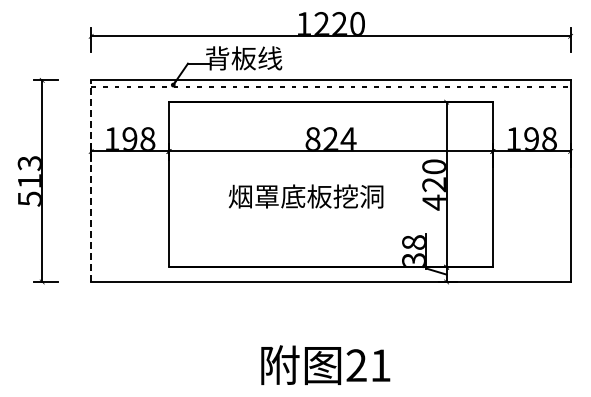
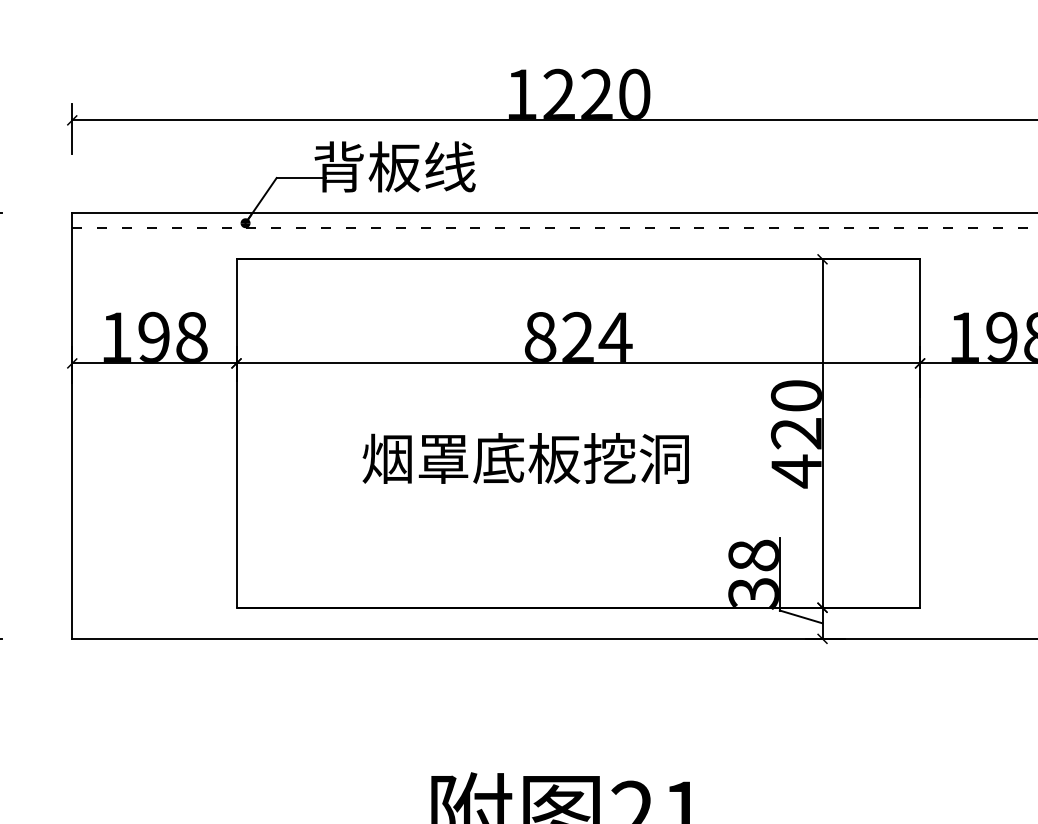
line: (91, 181) -> (72, 426), dashed -> solid

